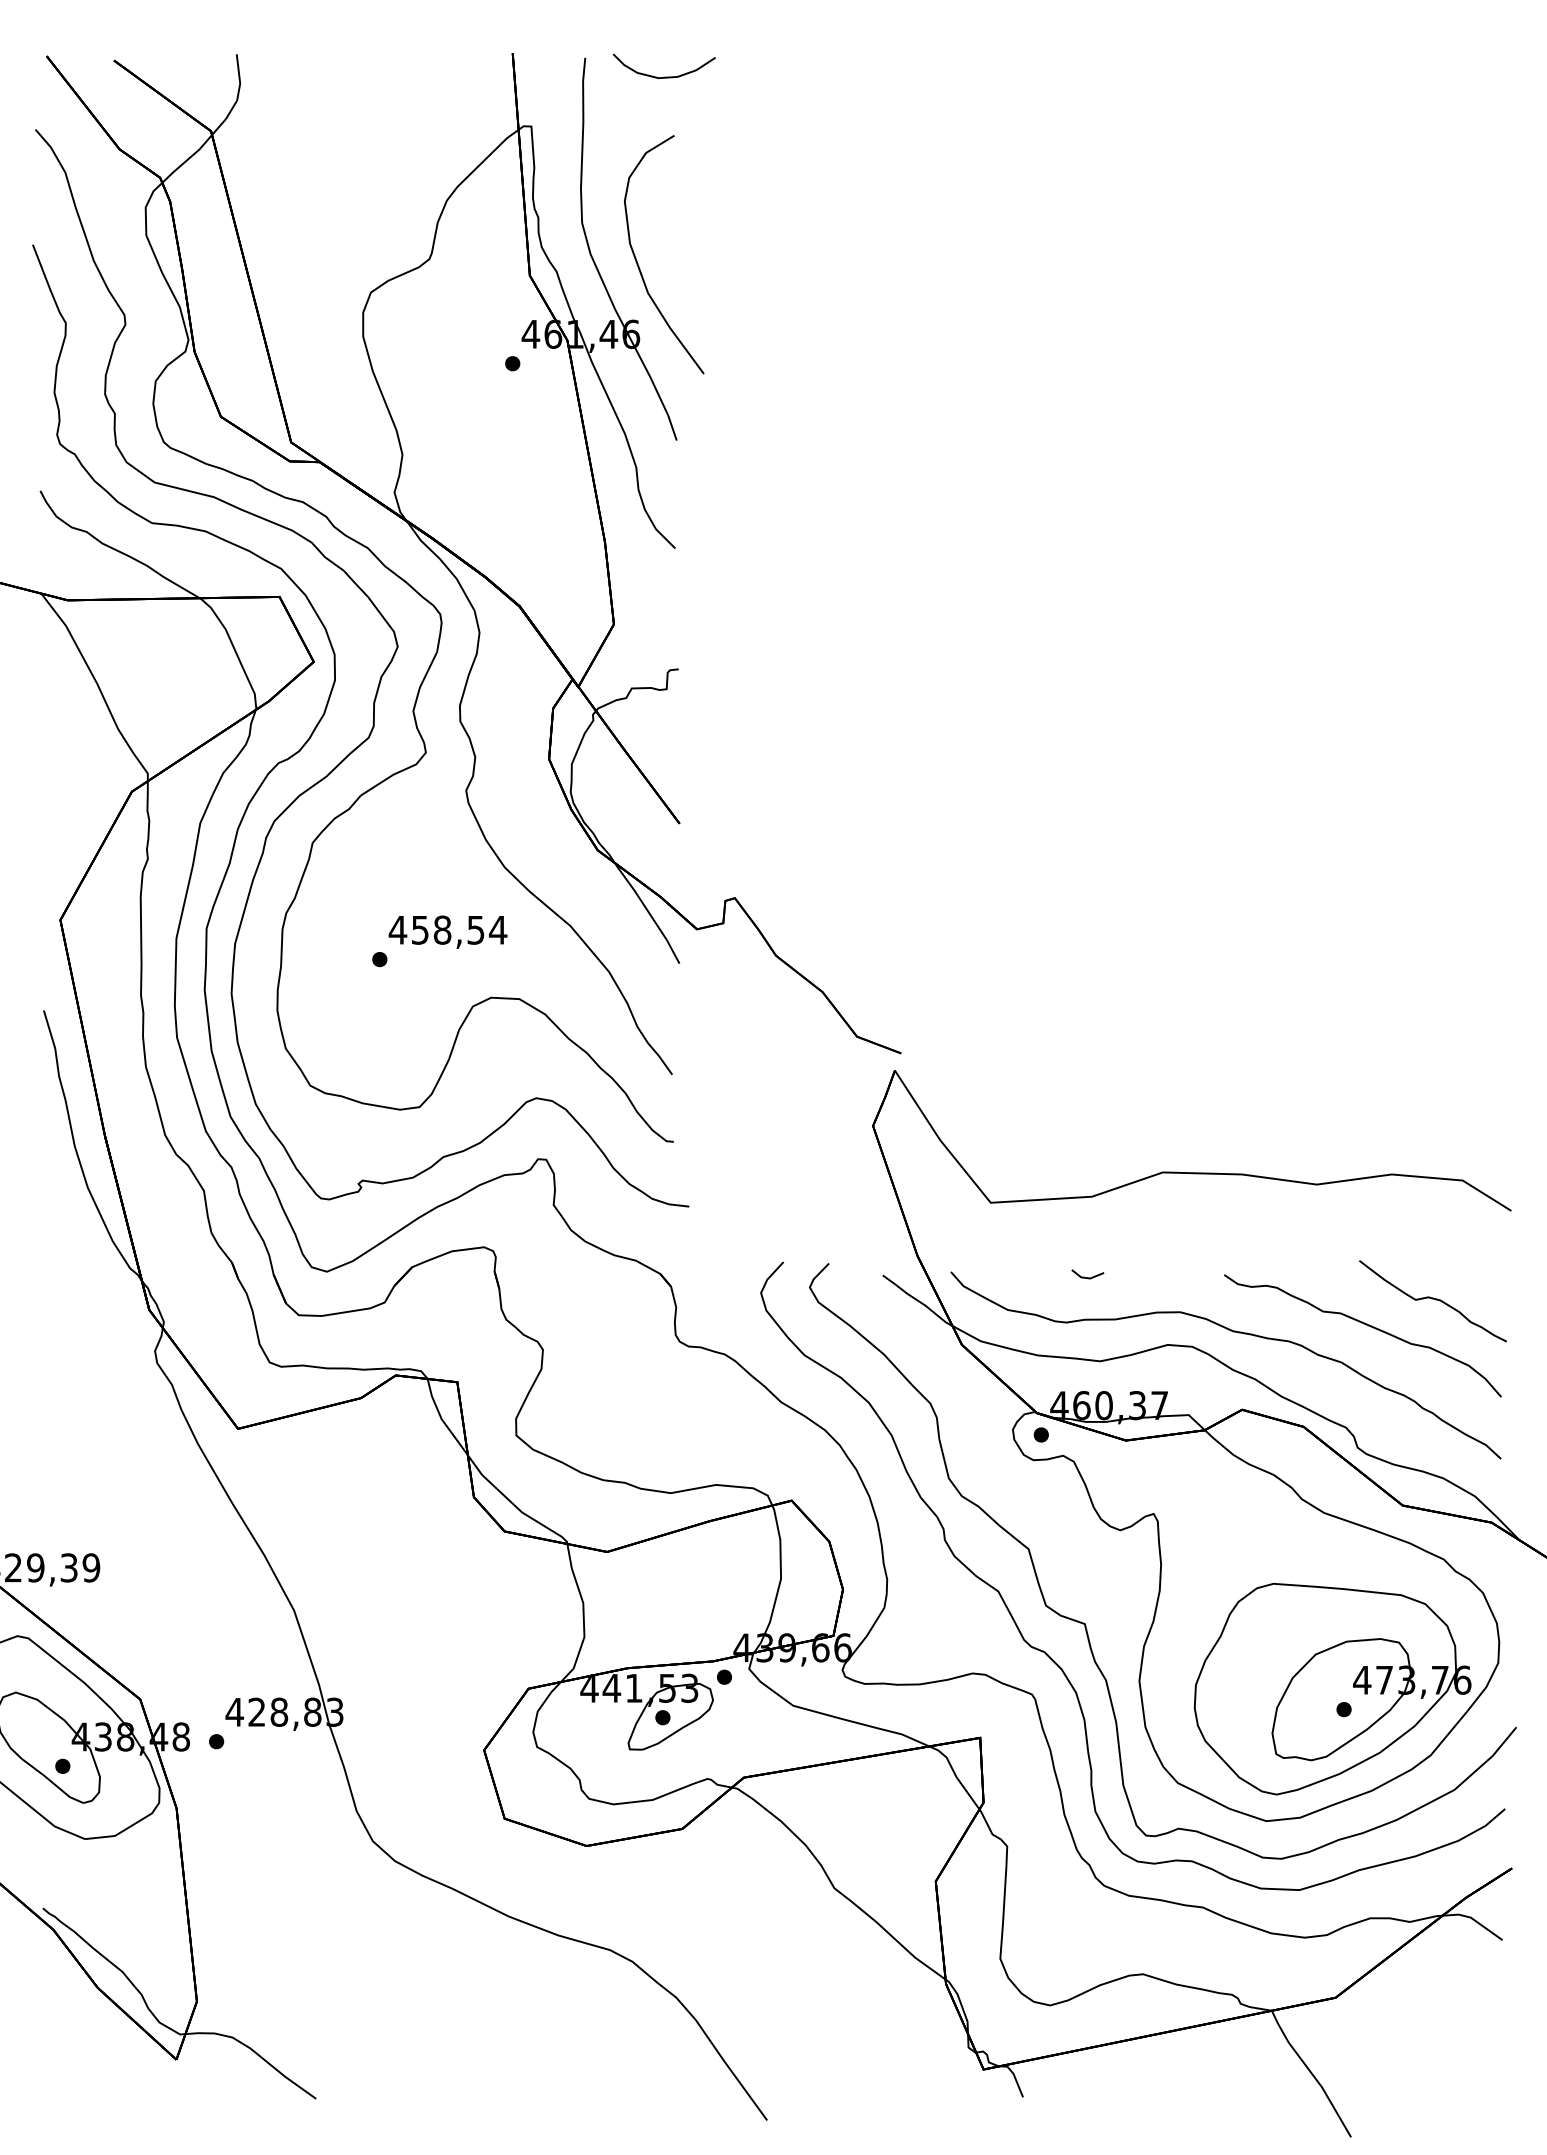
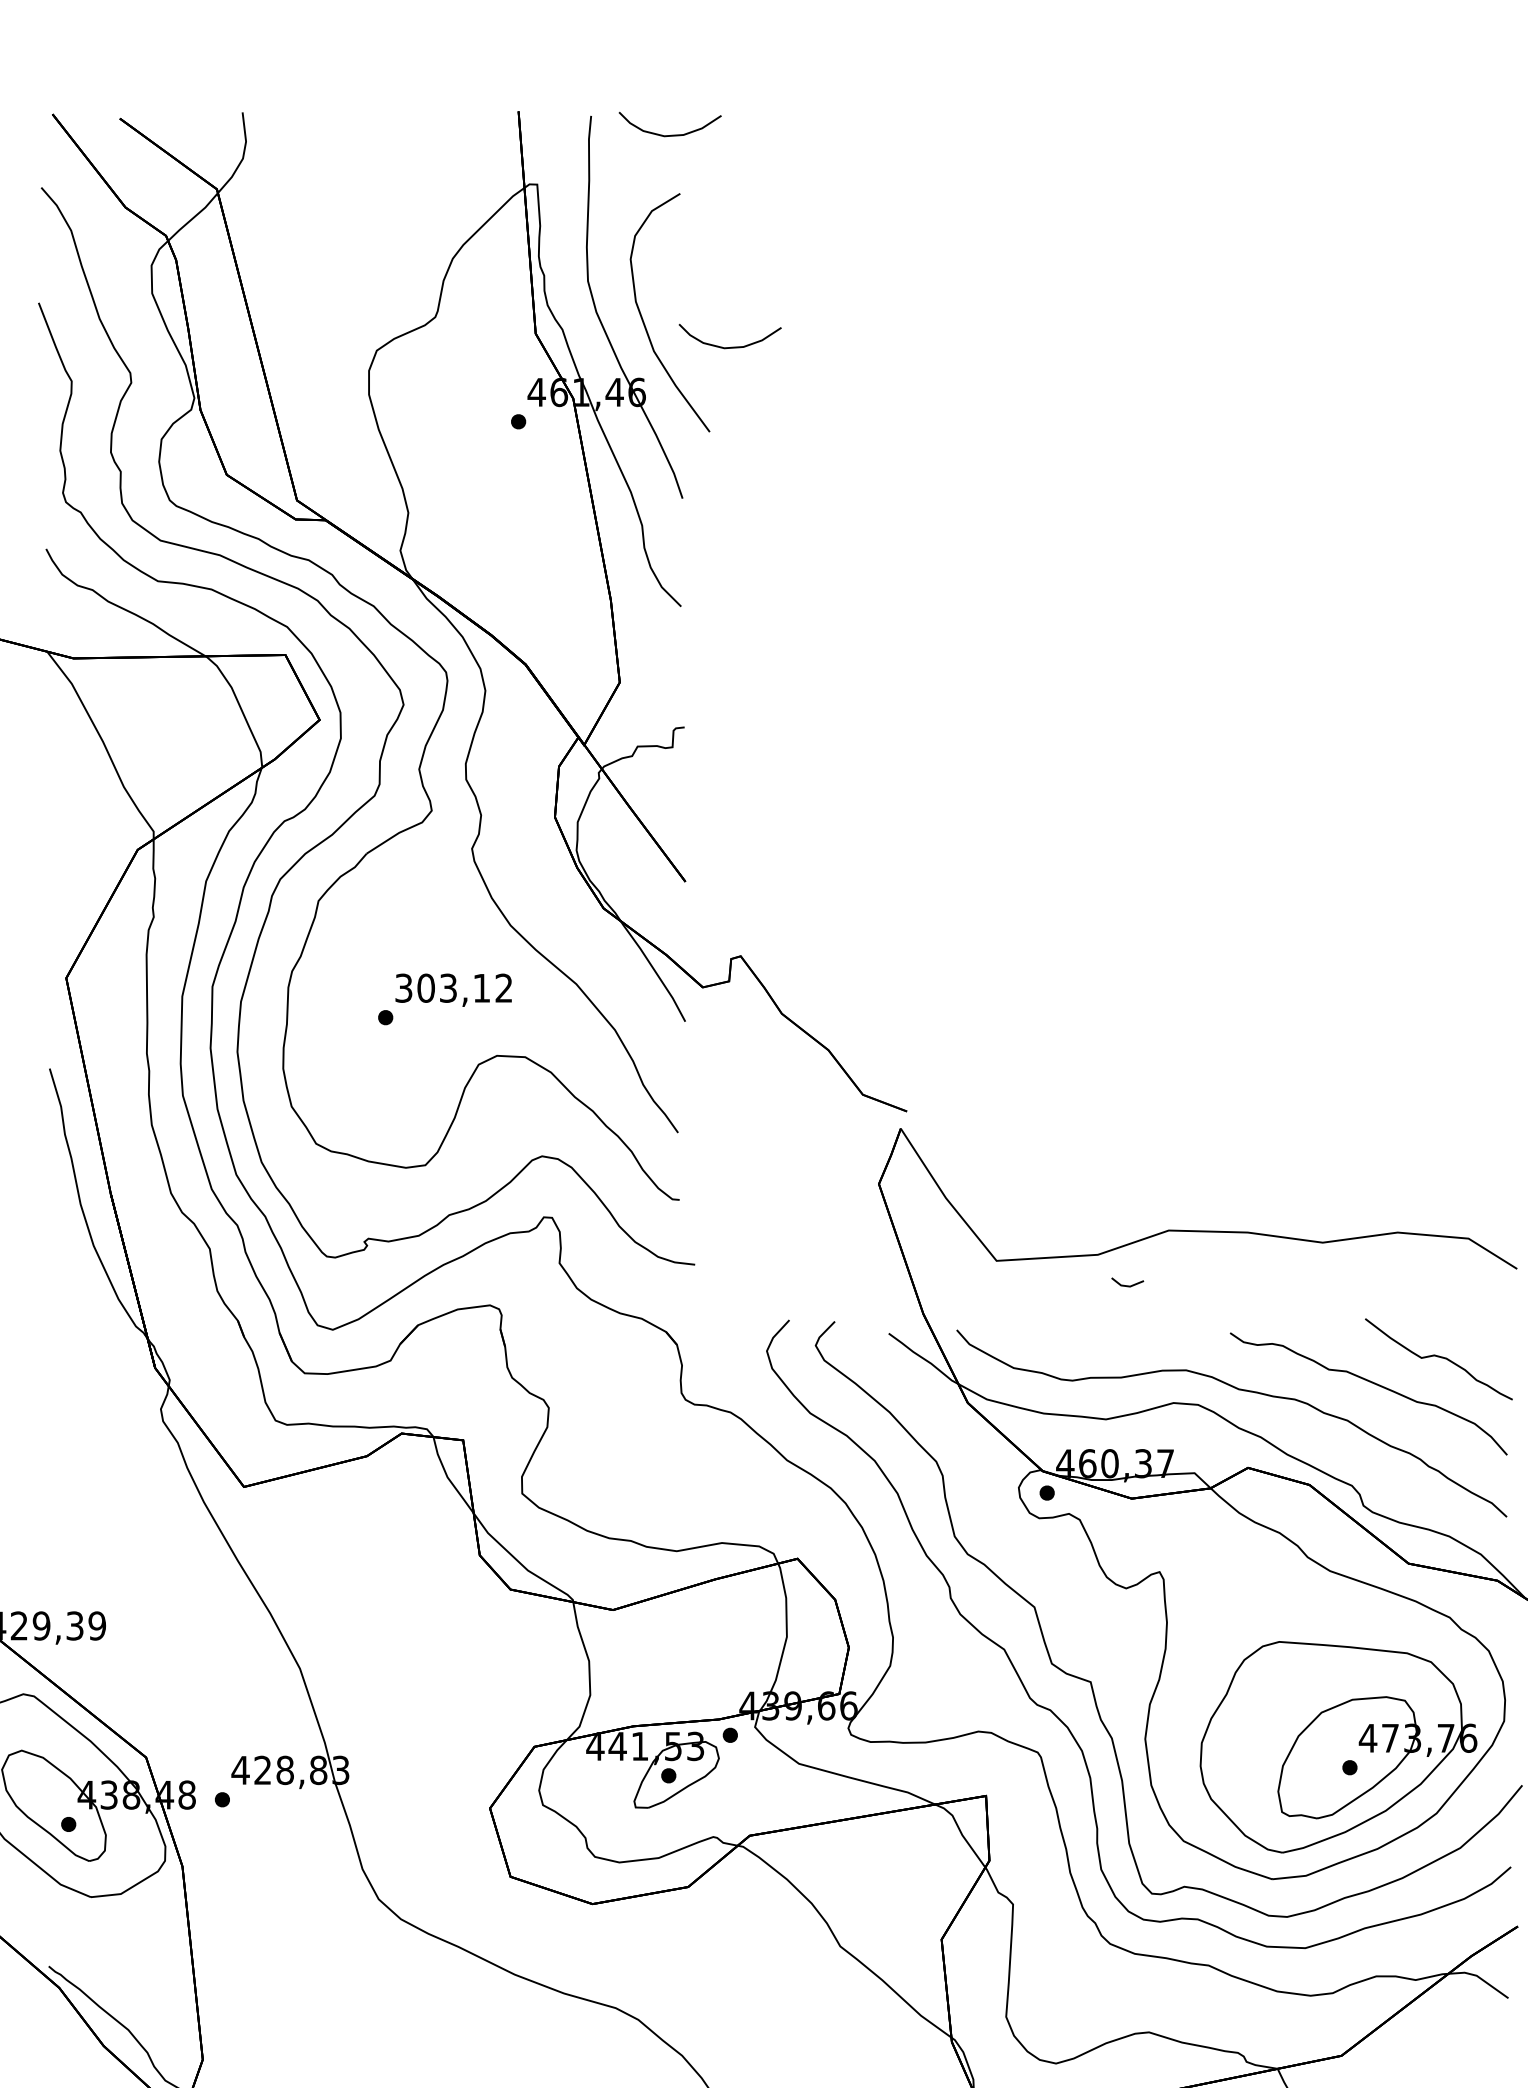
curve: (724, 288) -> (730, 346), added
text: (447, 929) -> (453, 987), 458,54 -> 303,12
line: (1087, 1277) -> (1127, 1285), moved

